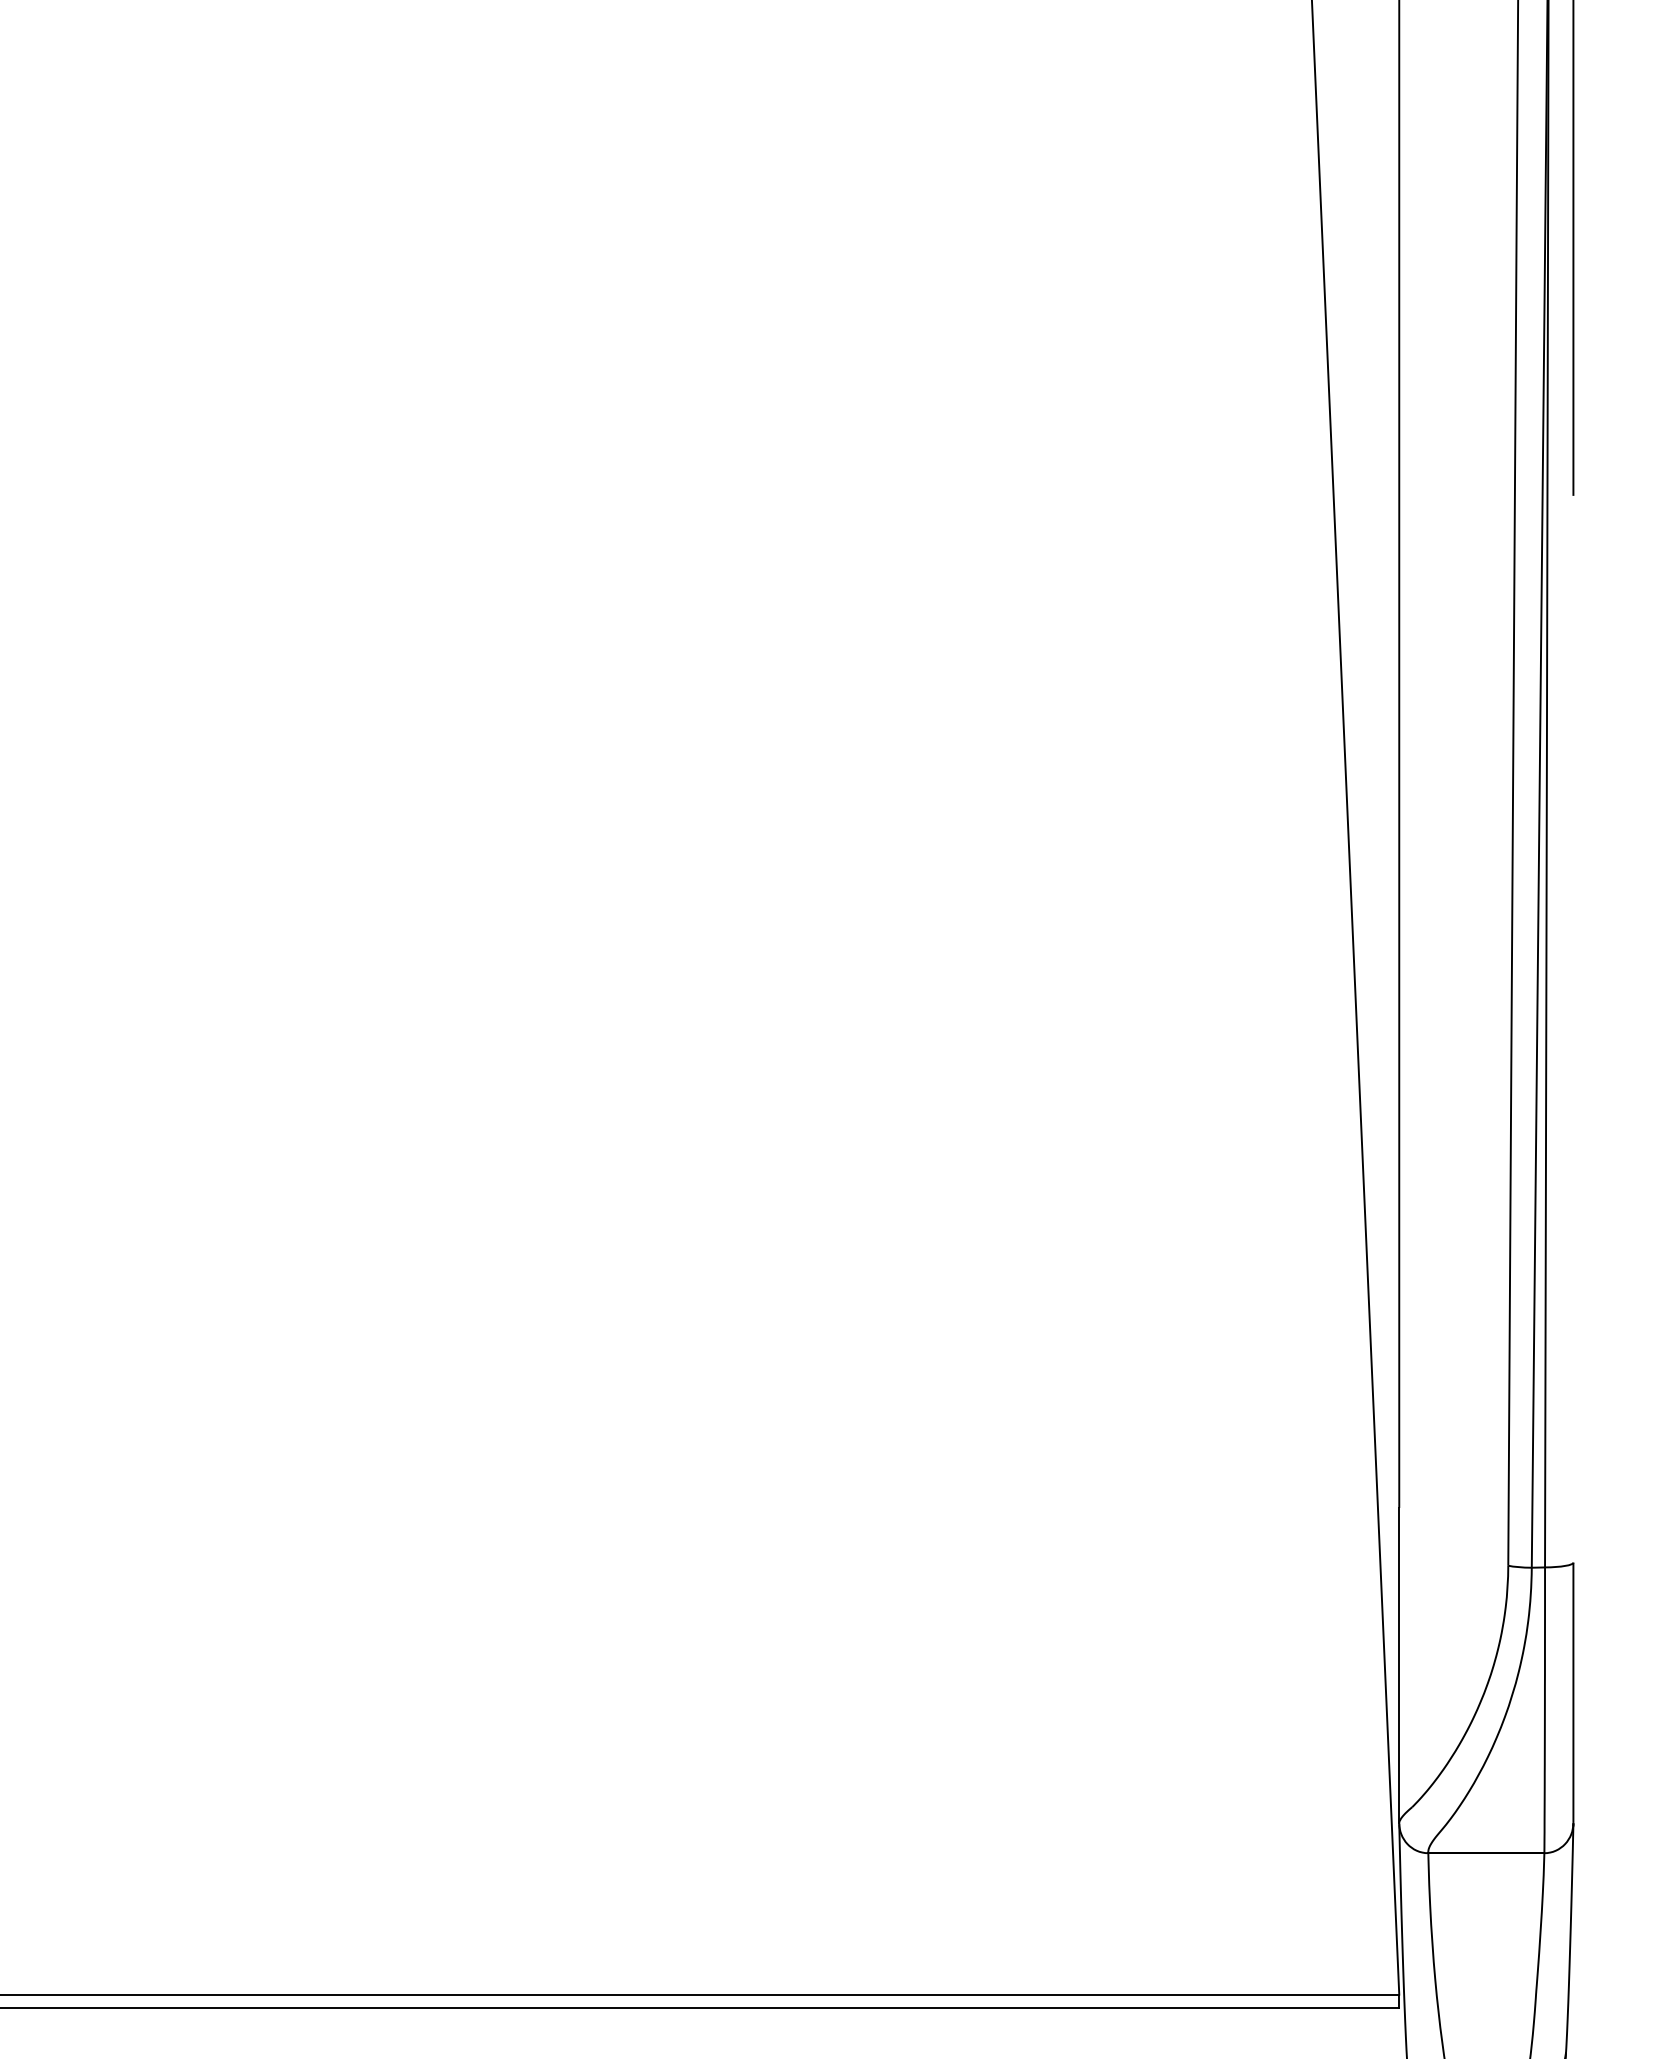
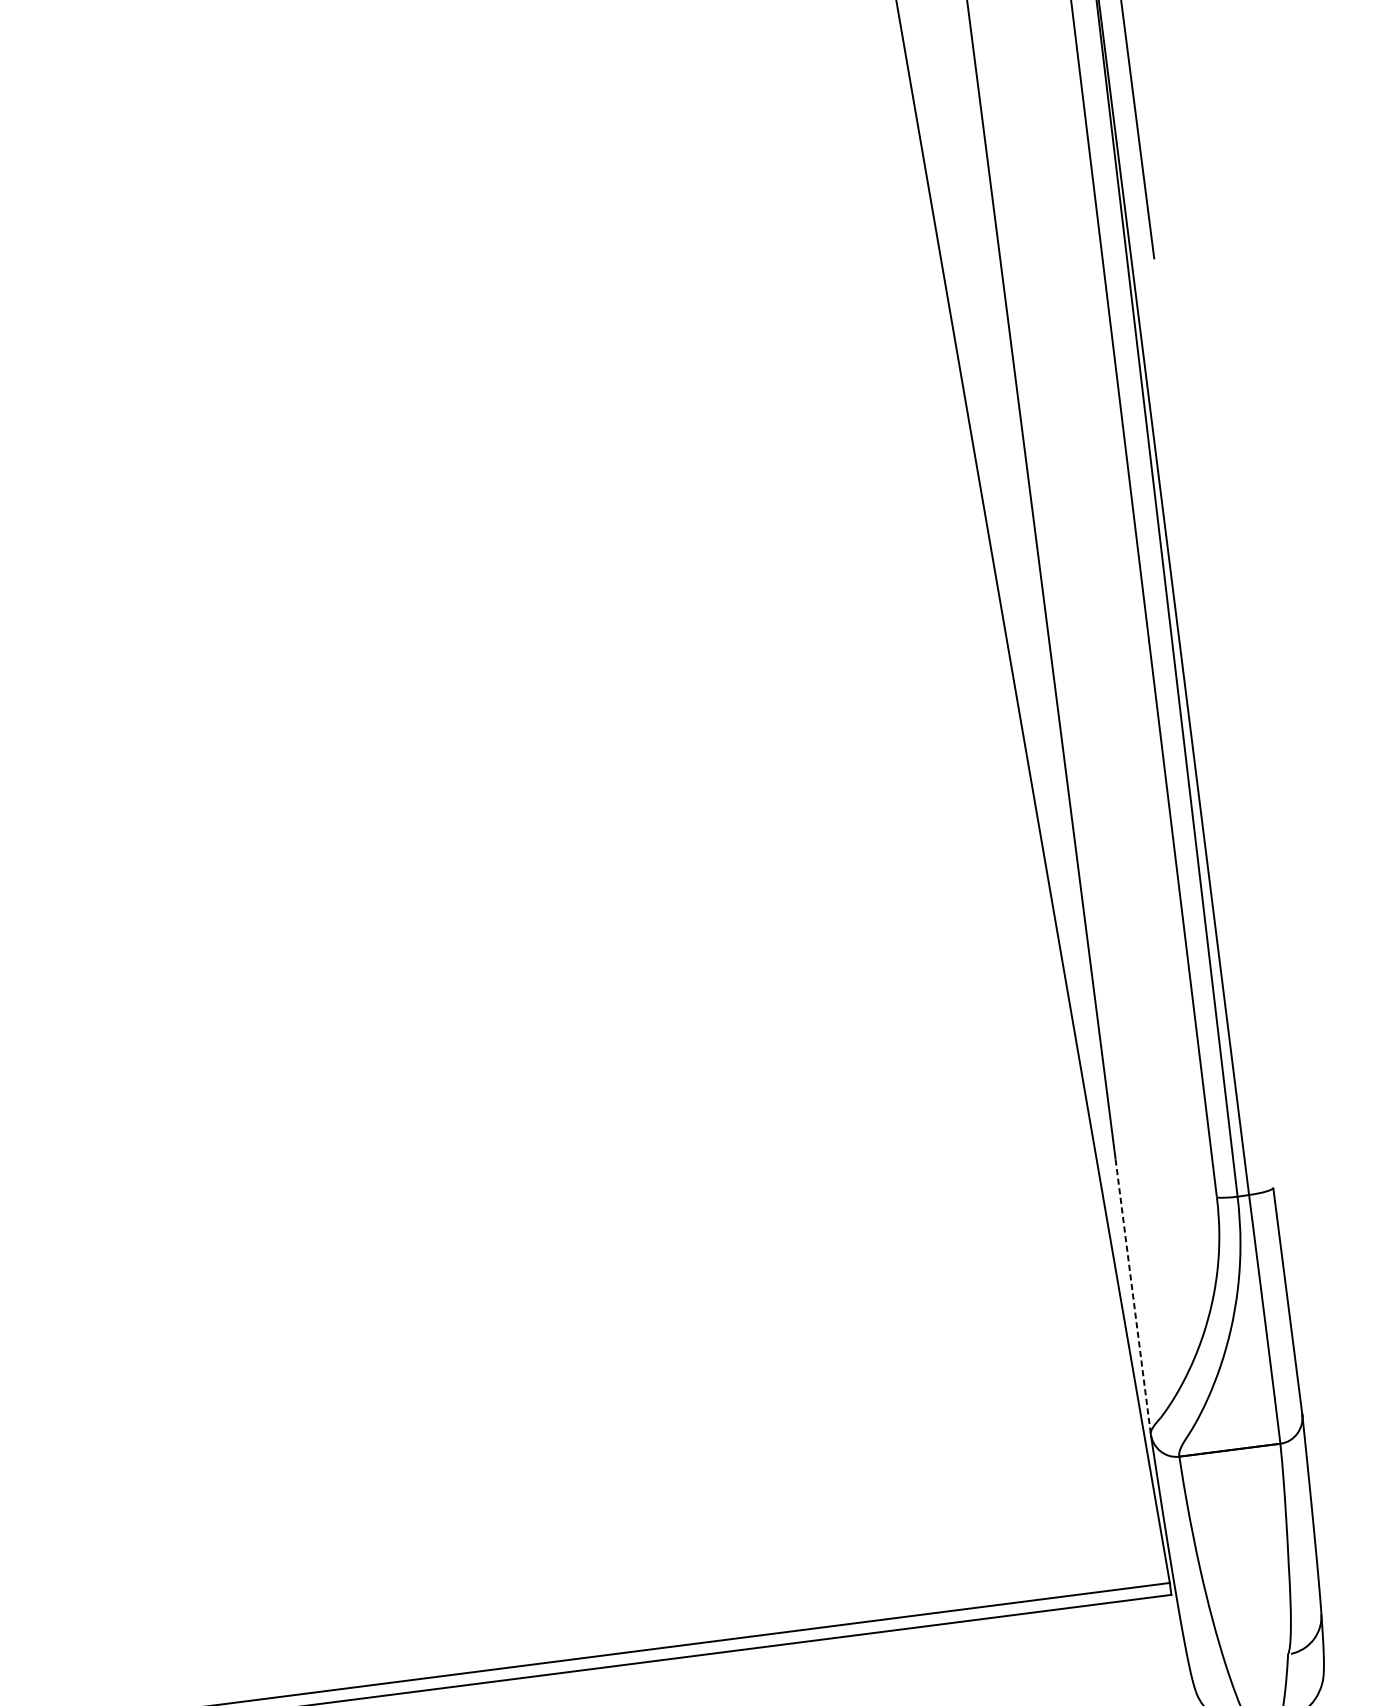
line: (1399, 1665) -> (1133, 1296), solid -> dashed

